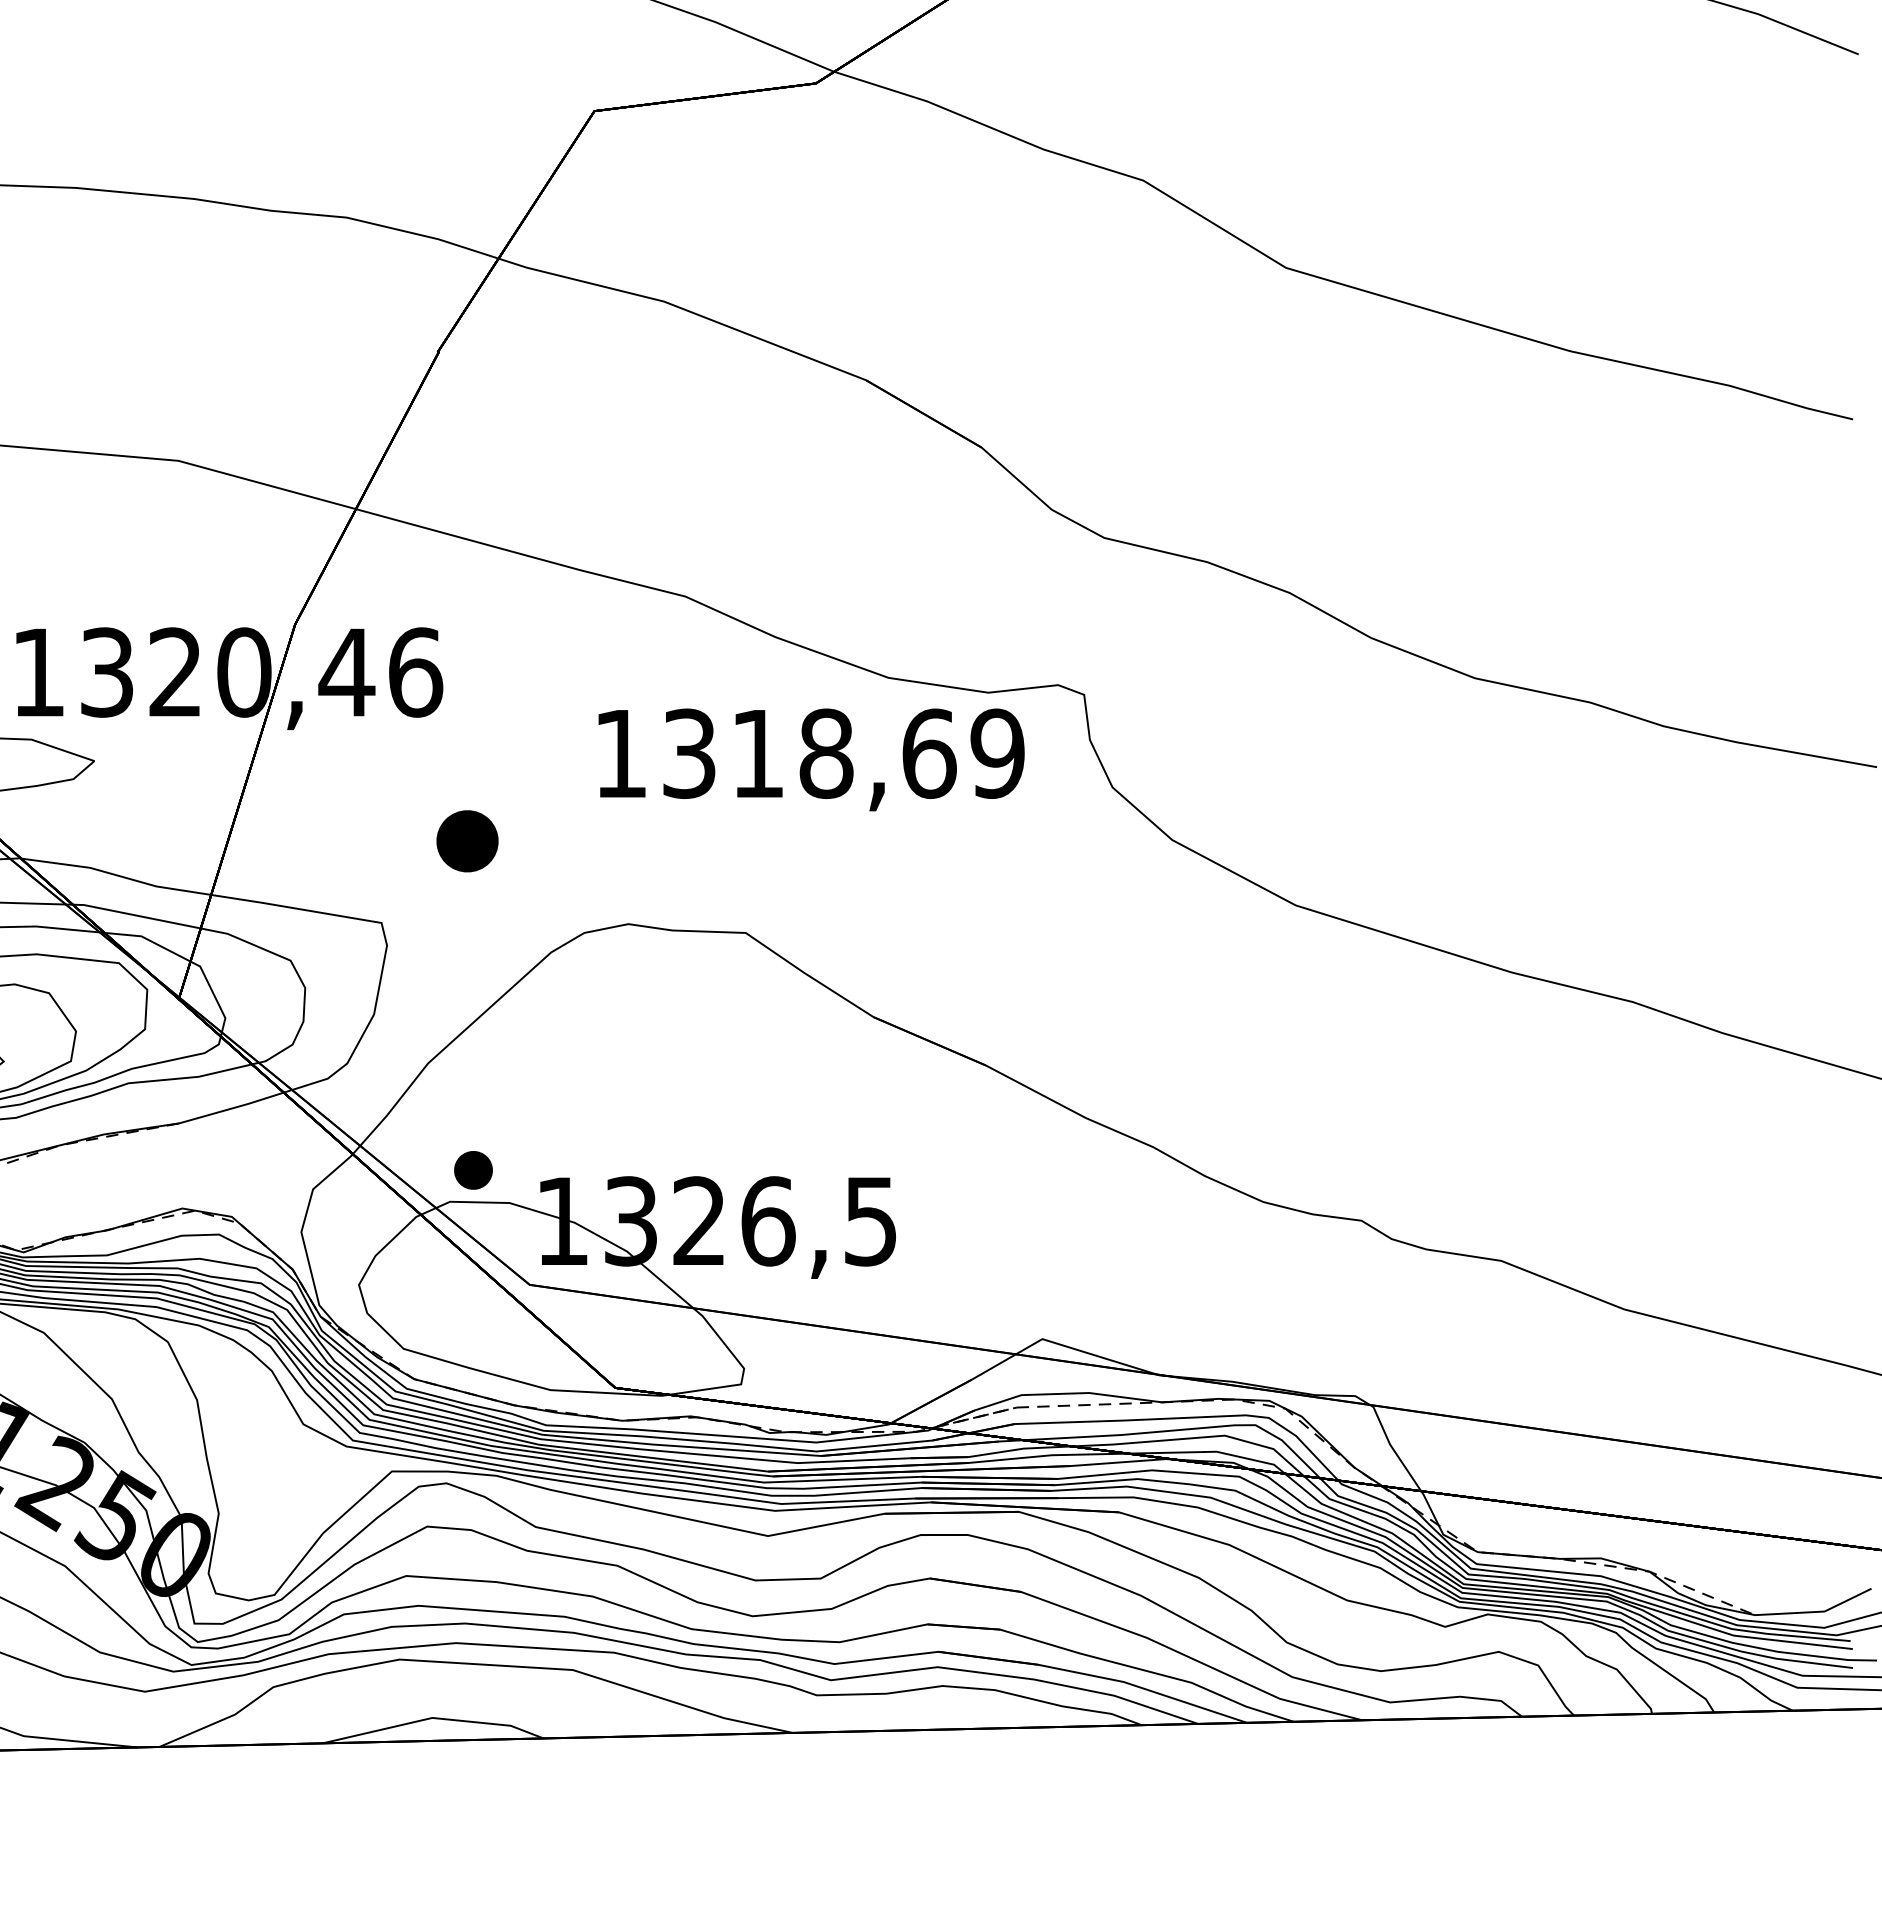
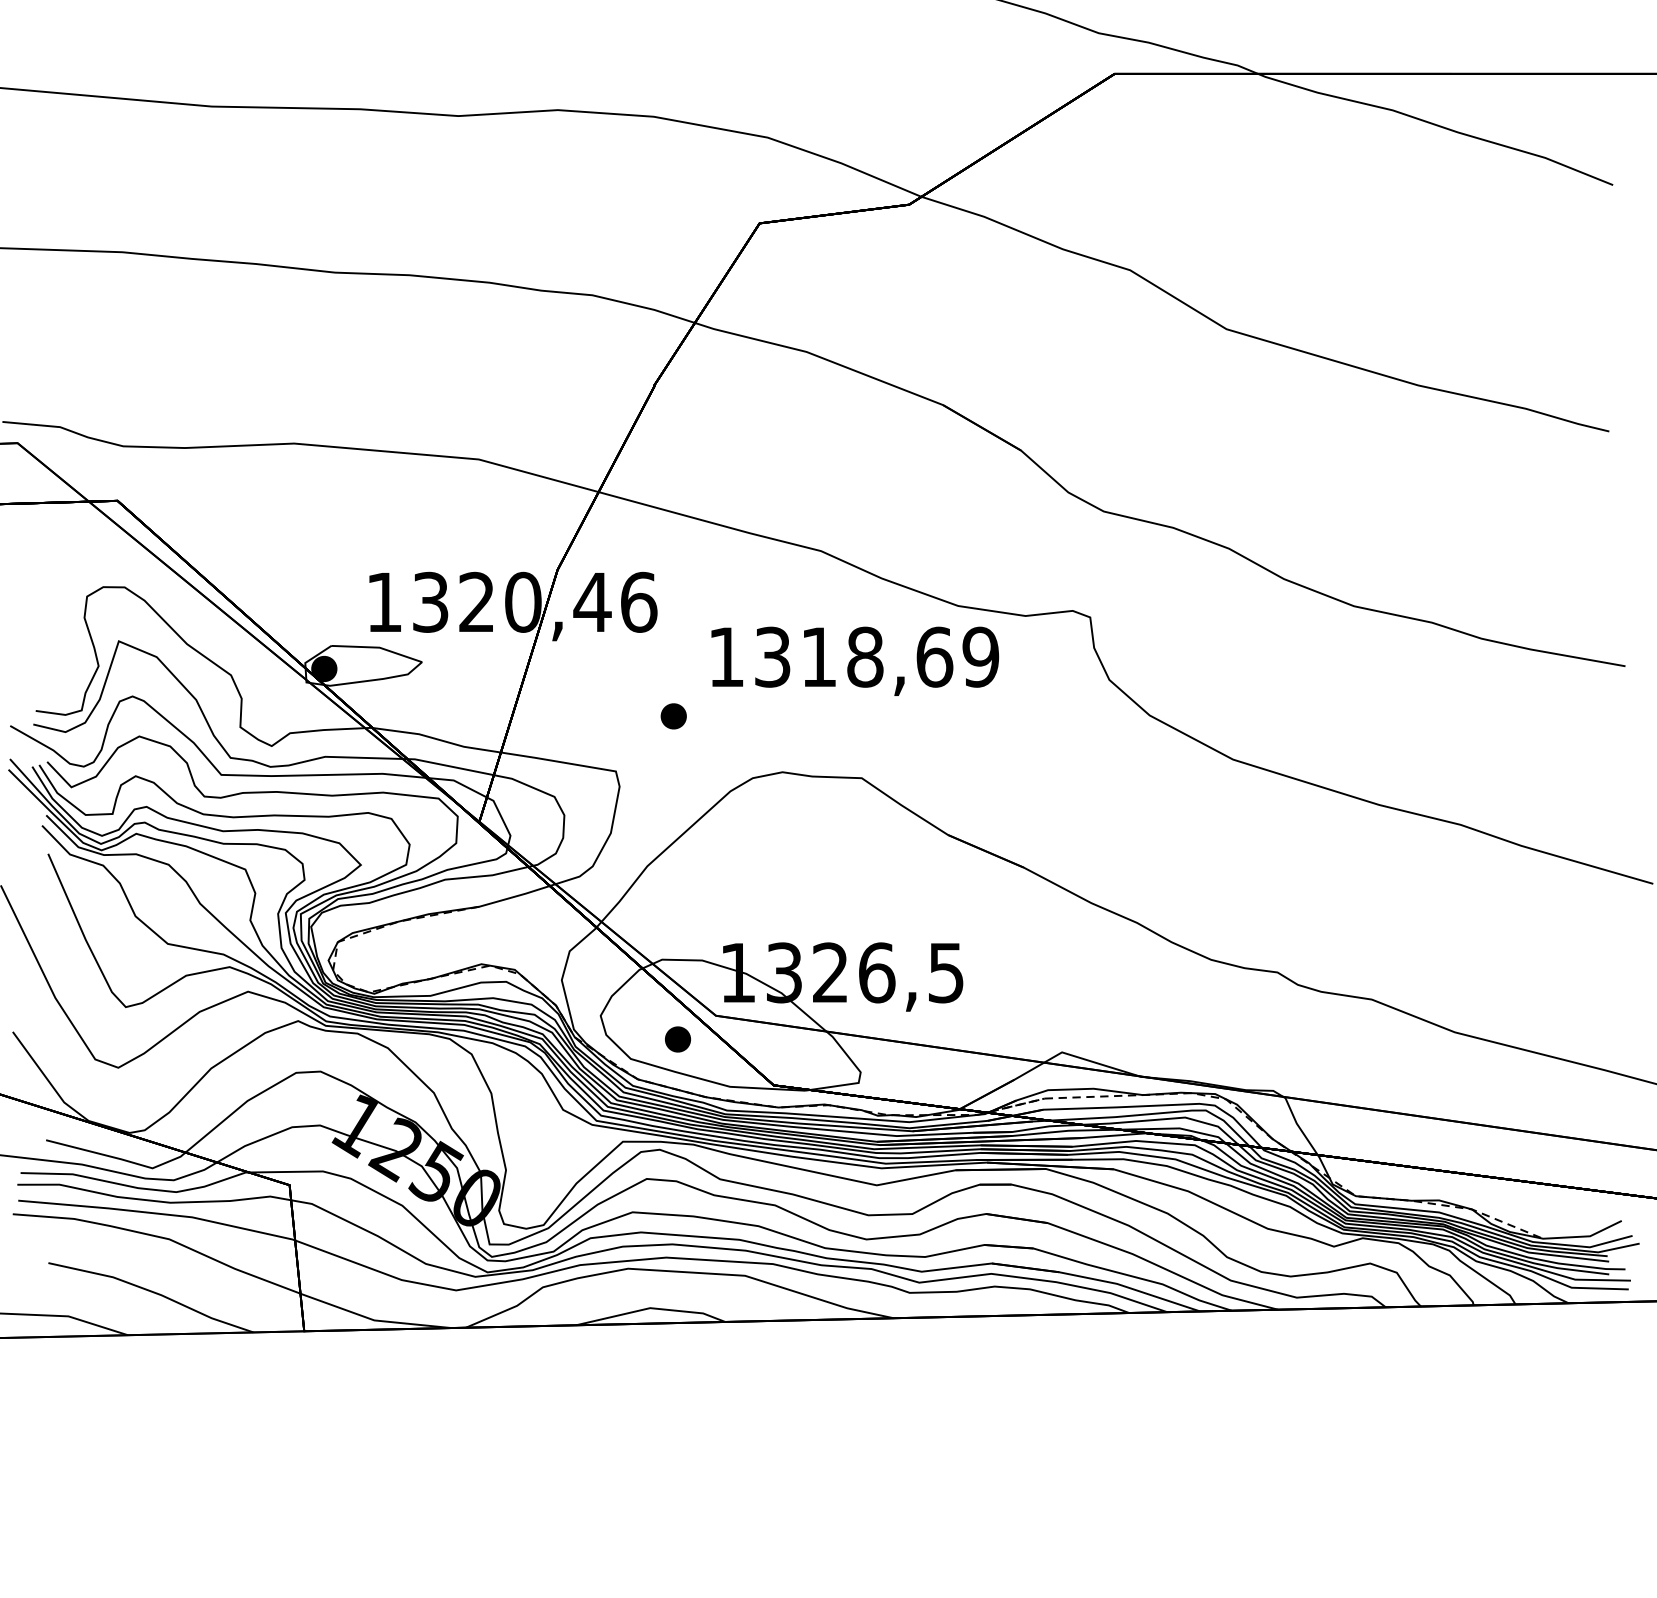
text: (811, 758) -> (855, 660), moved
part: (466, 841) -> (673, 716), size x0.62
part: (472, 1170) -> (677, 1039), moved

